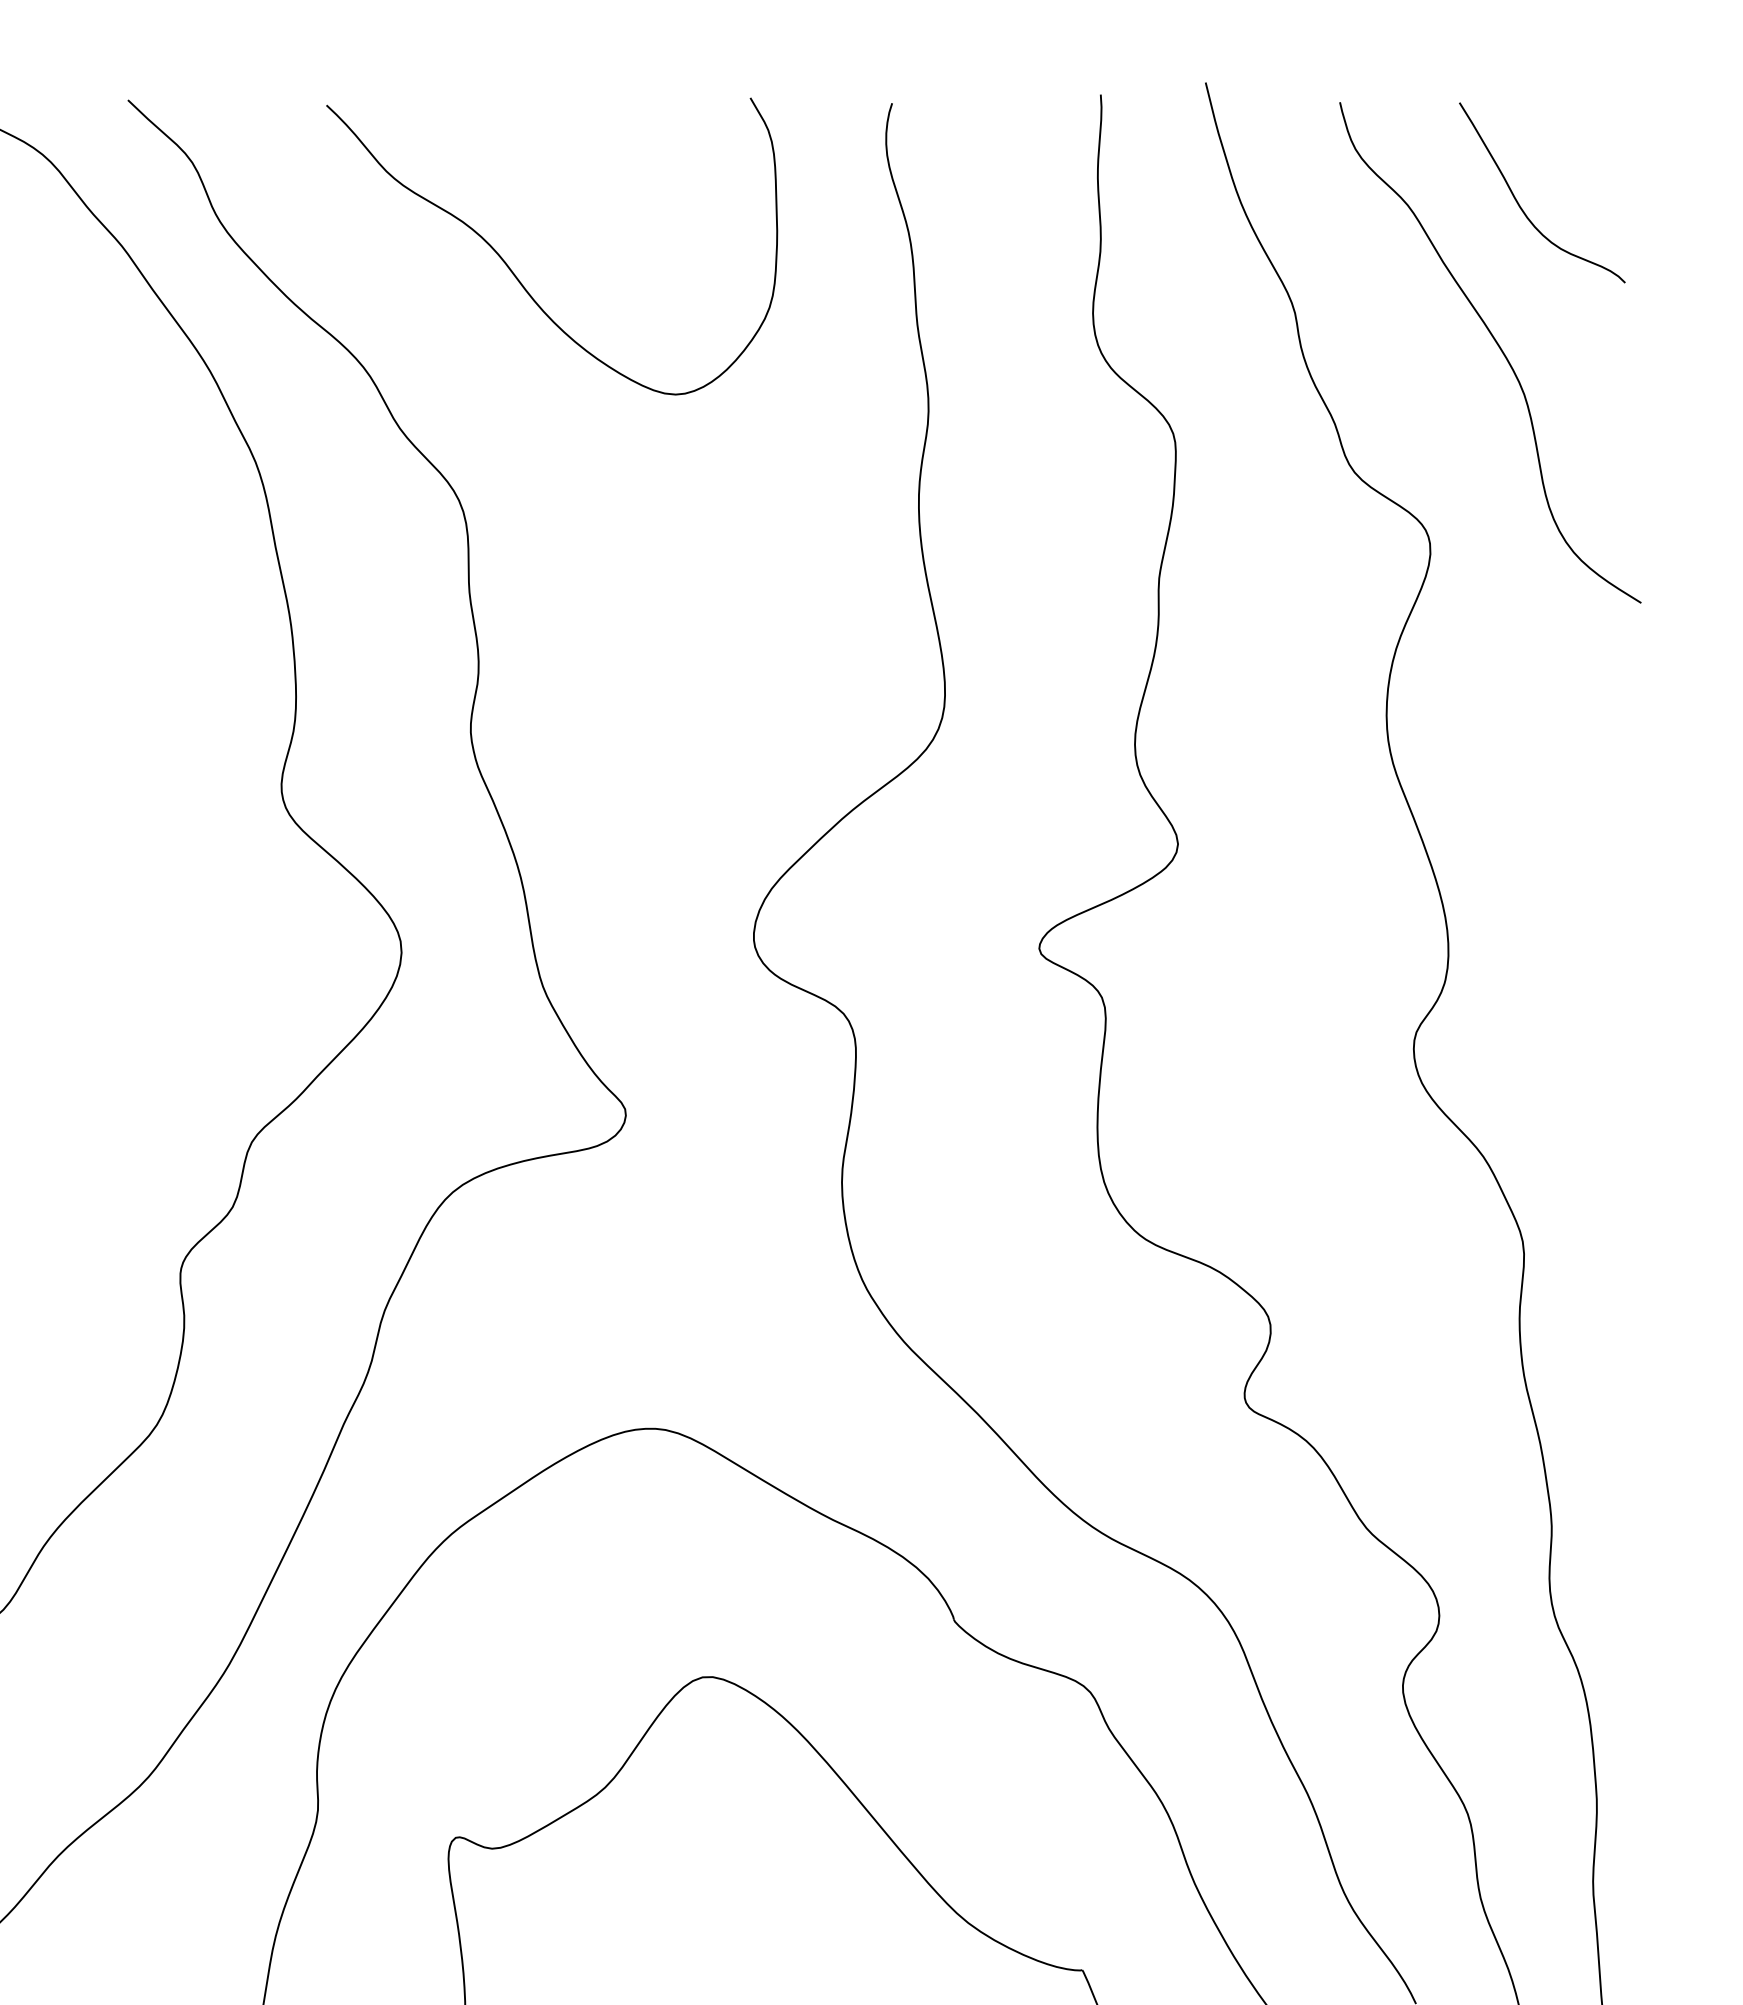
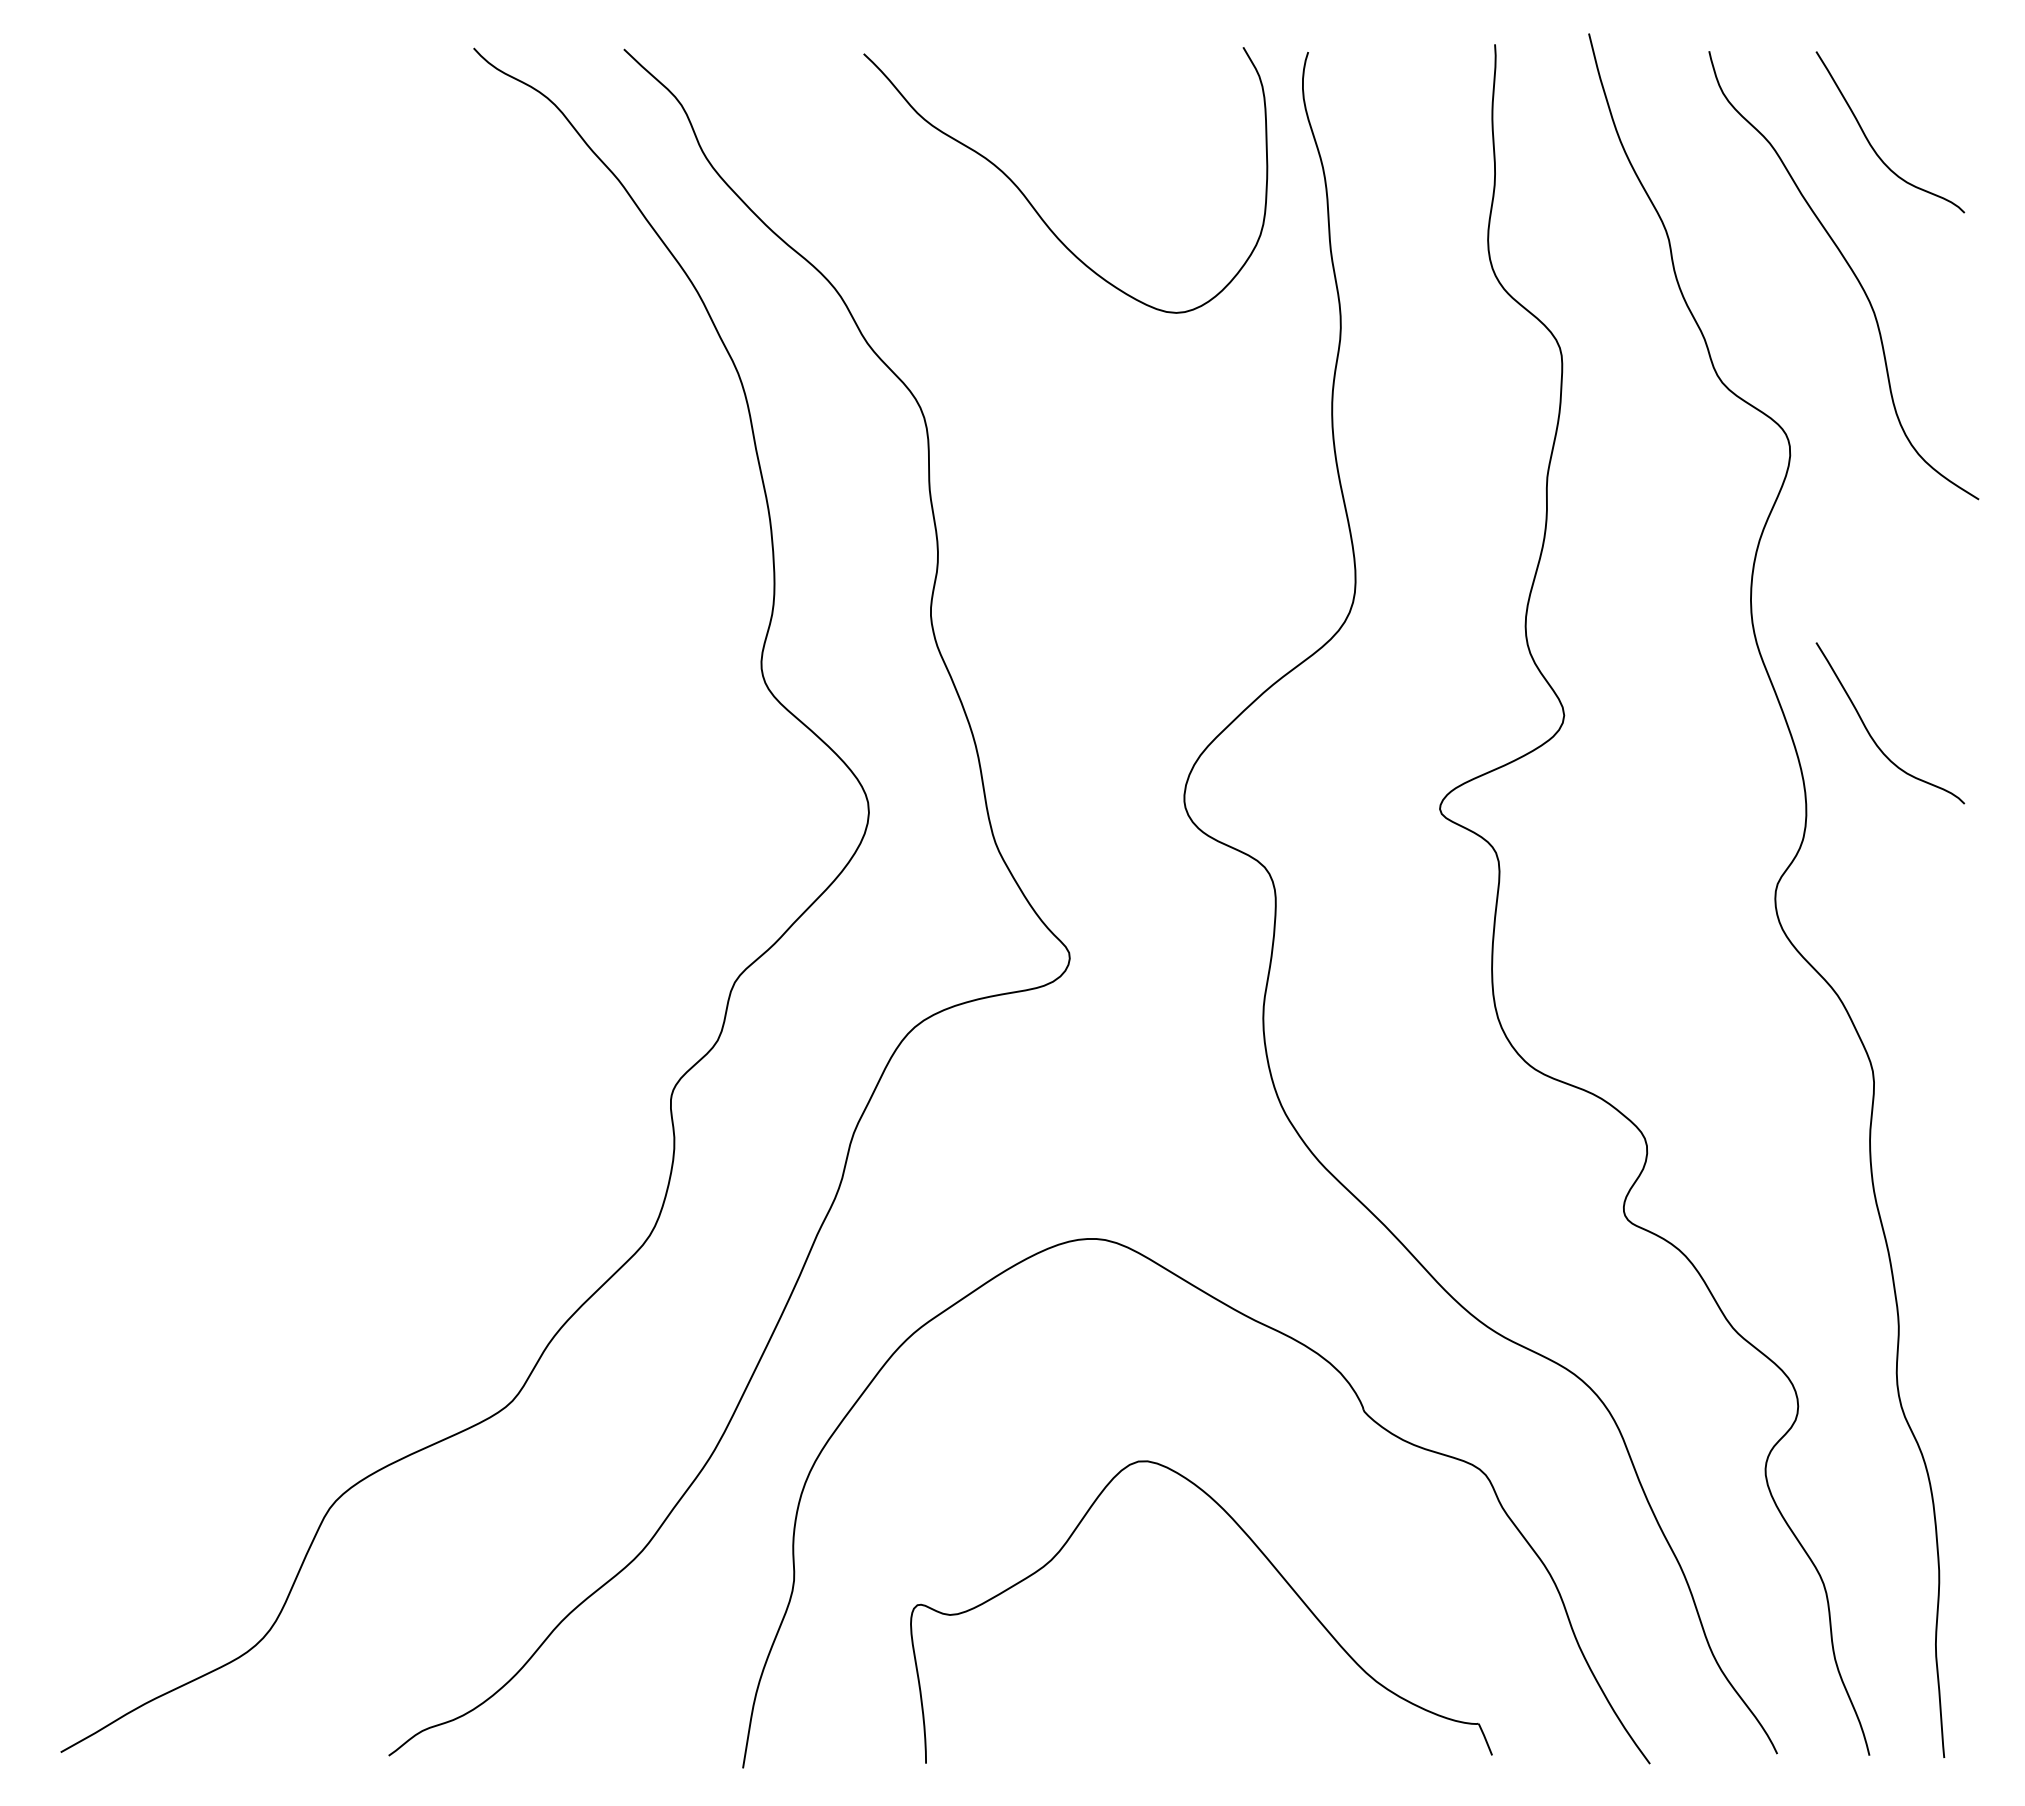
curve: (514, 273) -> (1032, 204), moved
curve: (1520, 864) -> (1870, 733), added

